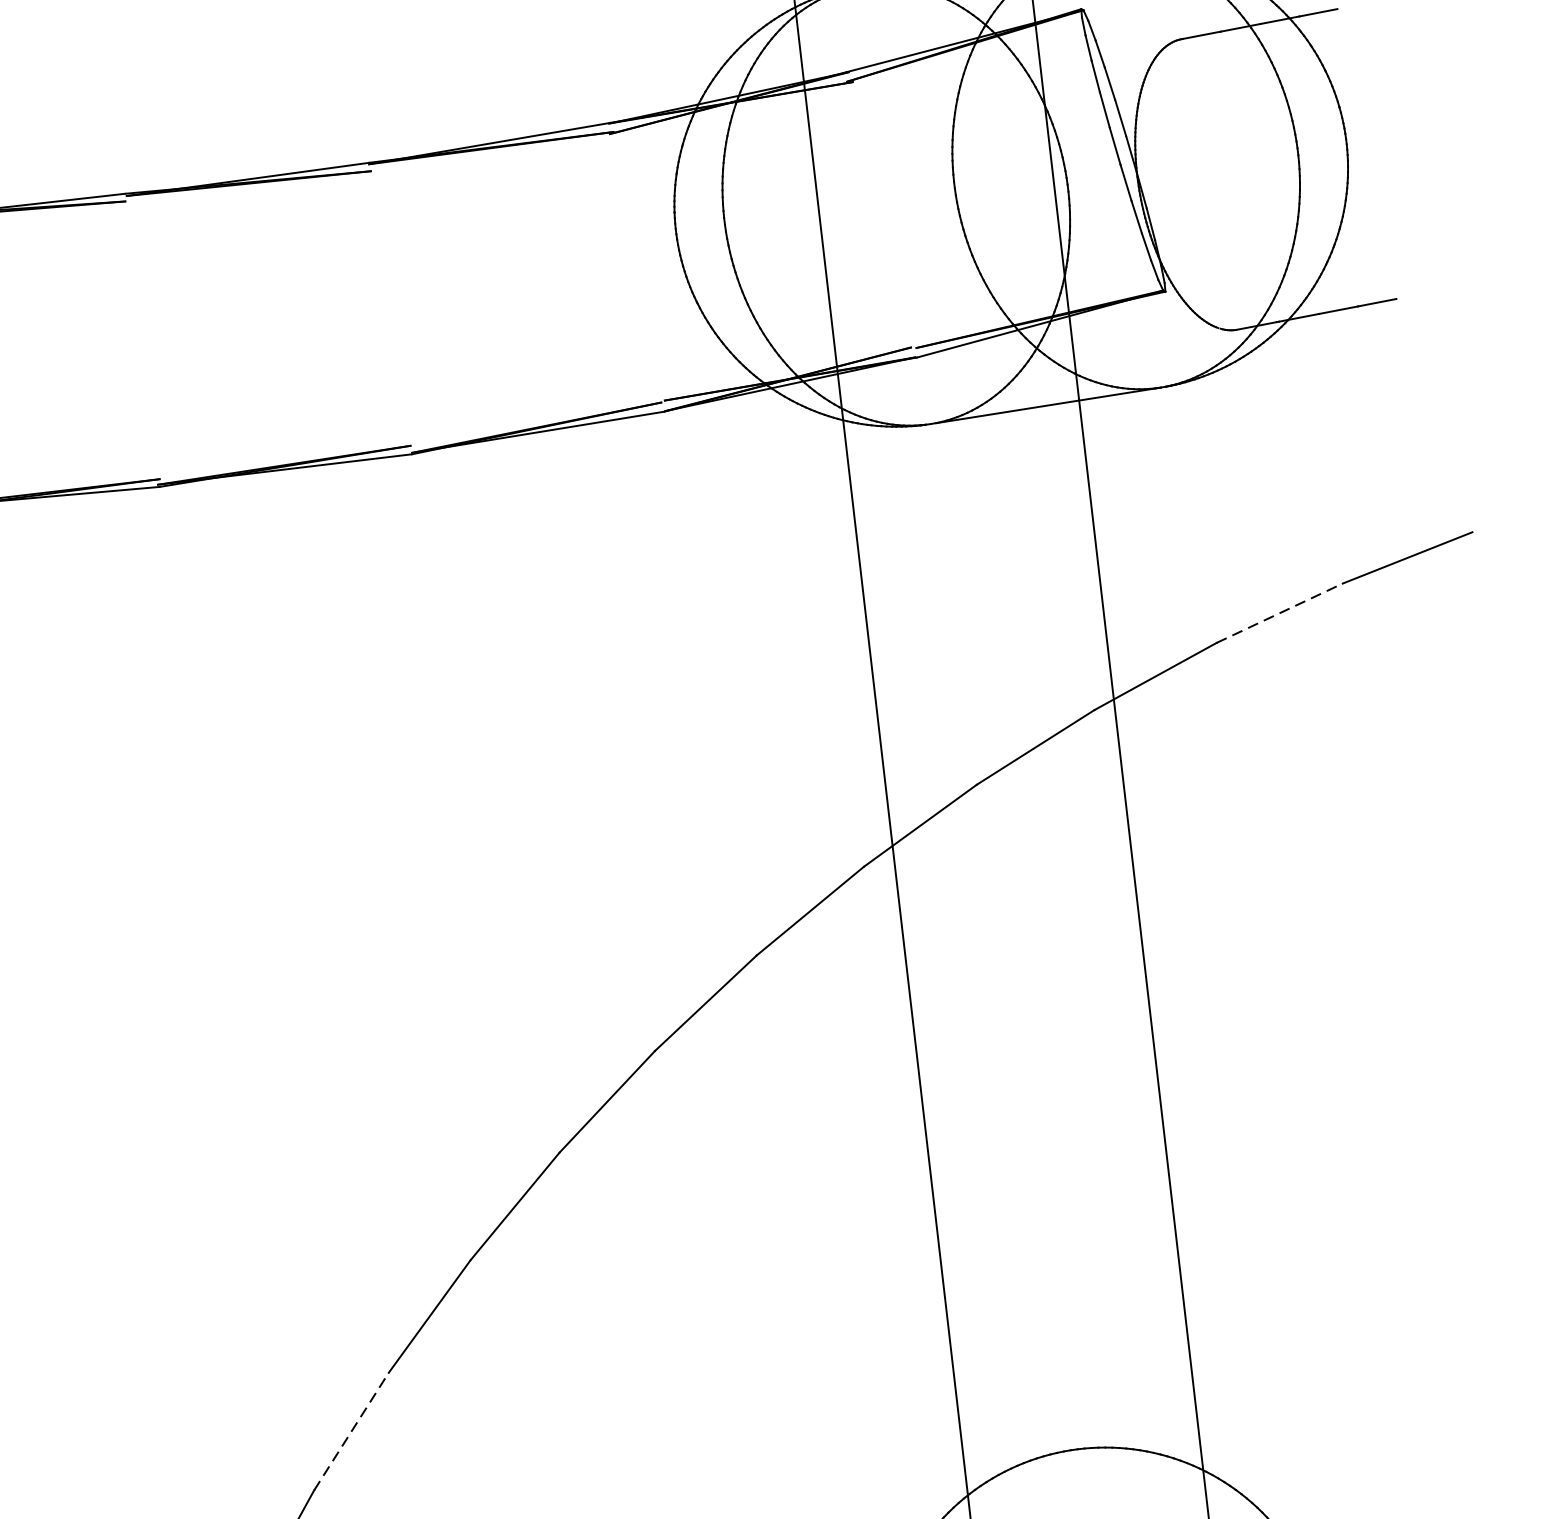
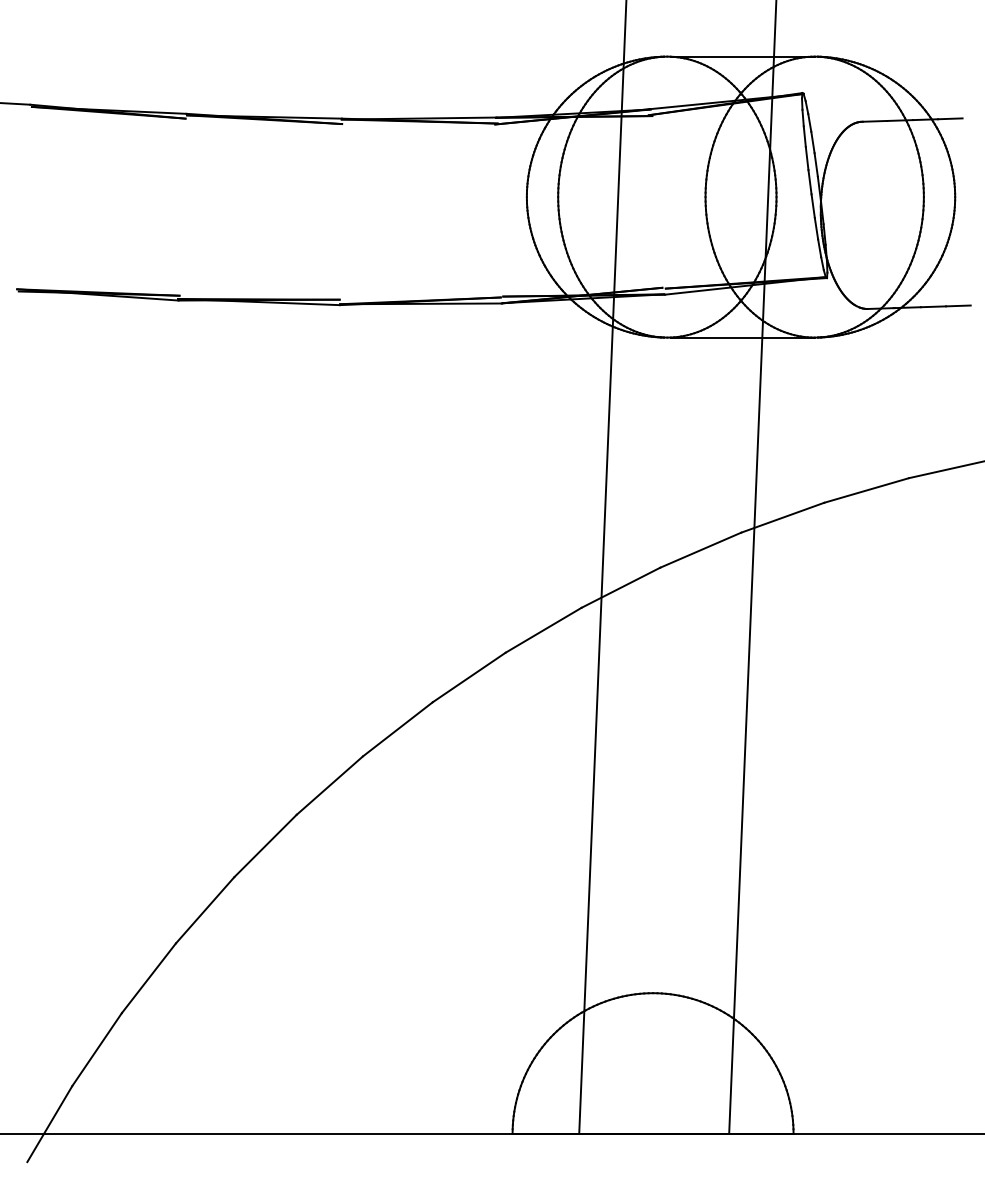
line: (1281, 613) -> (867, 490), dashed -> solid
line: (351, 1430) -> (205, 909), dashed -> solid

